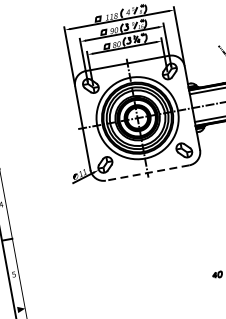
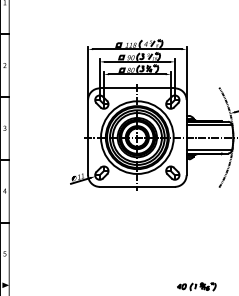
line: (147, 172) -> (137, 186), dashed -> solid

